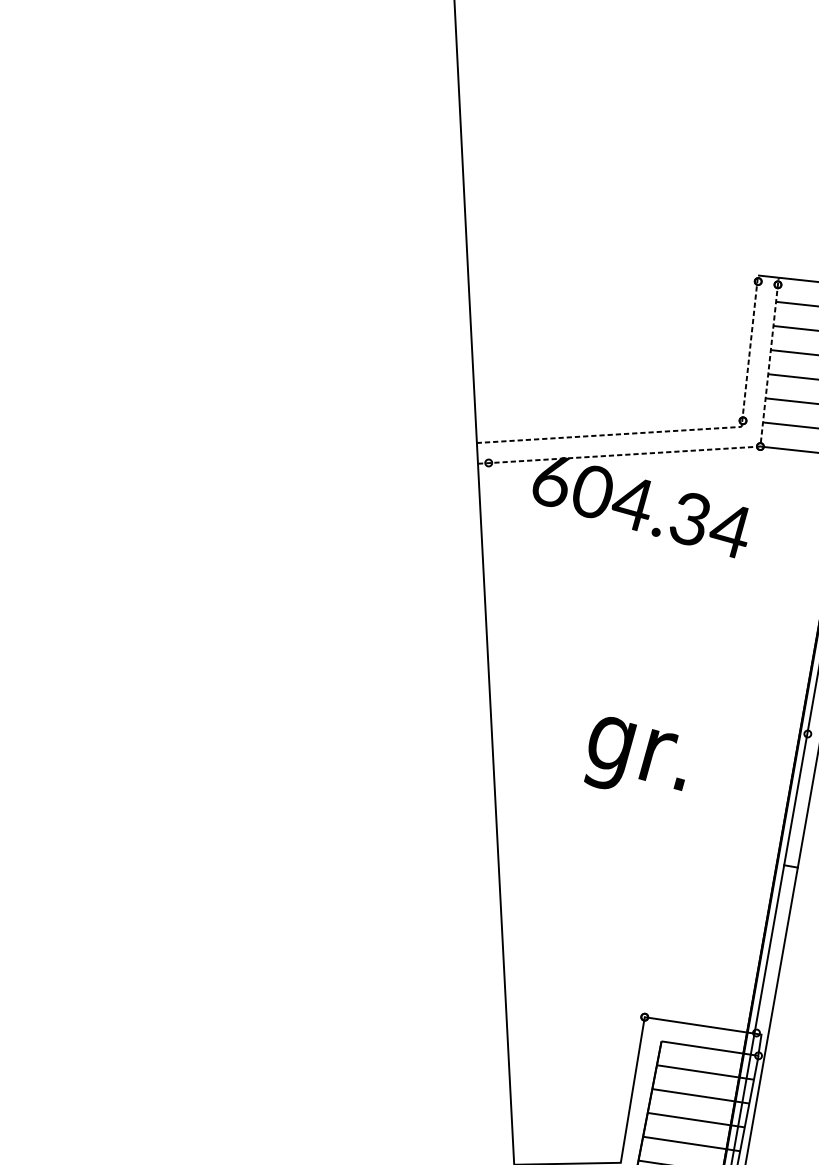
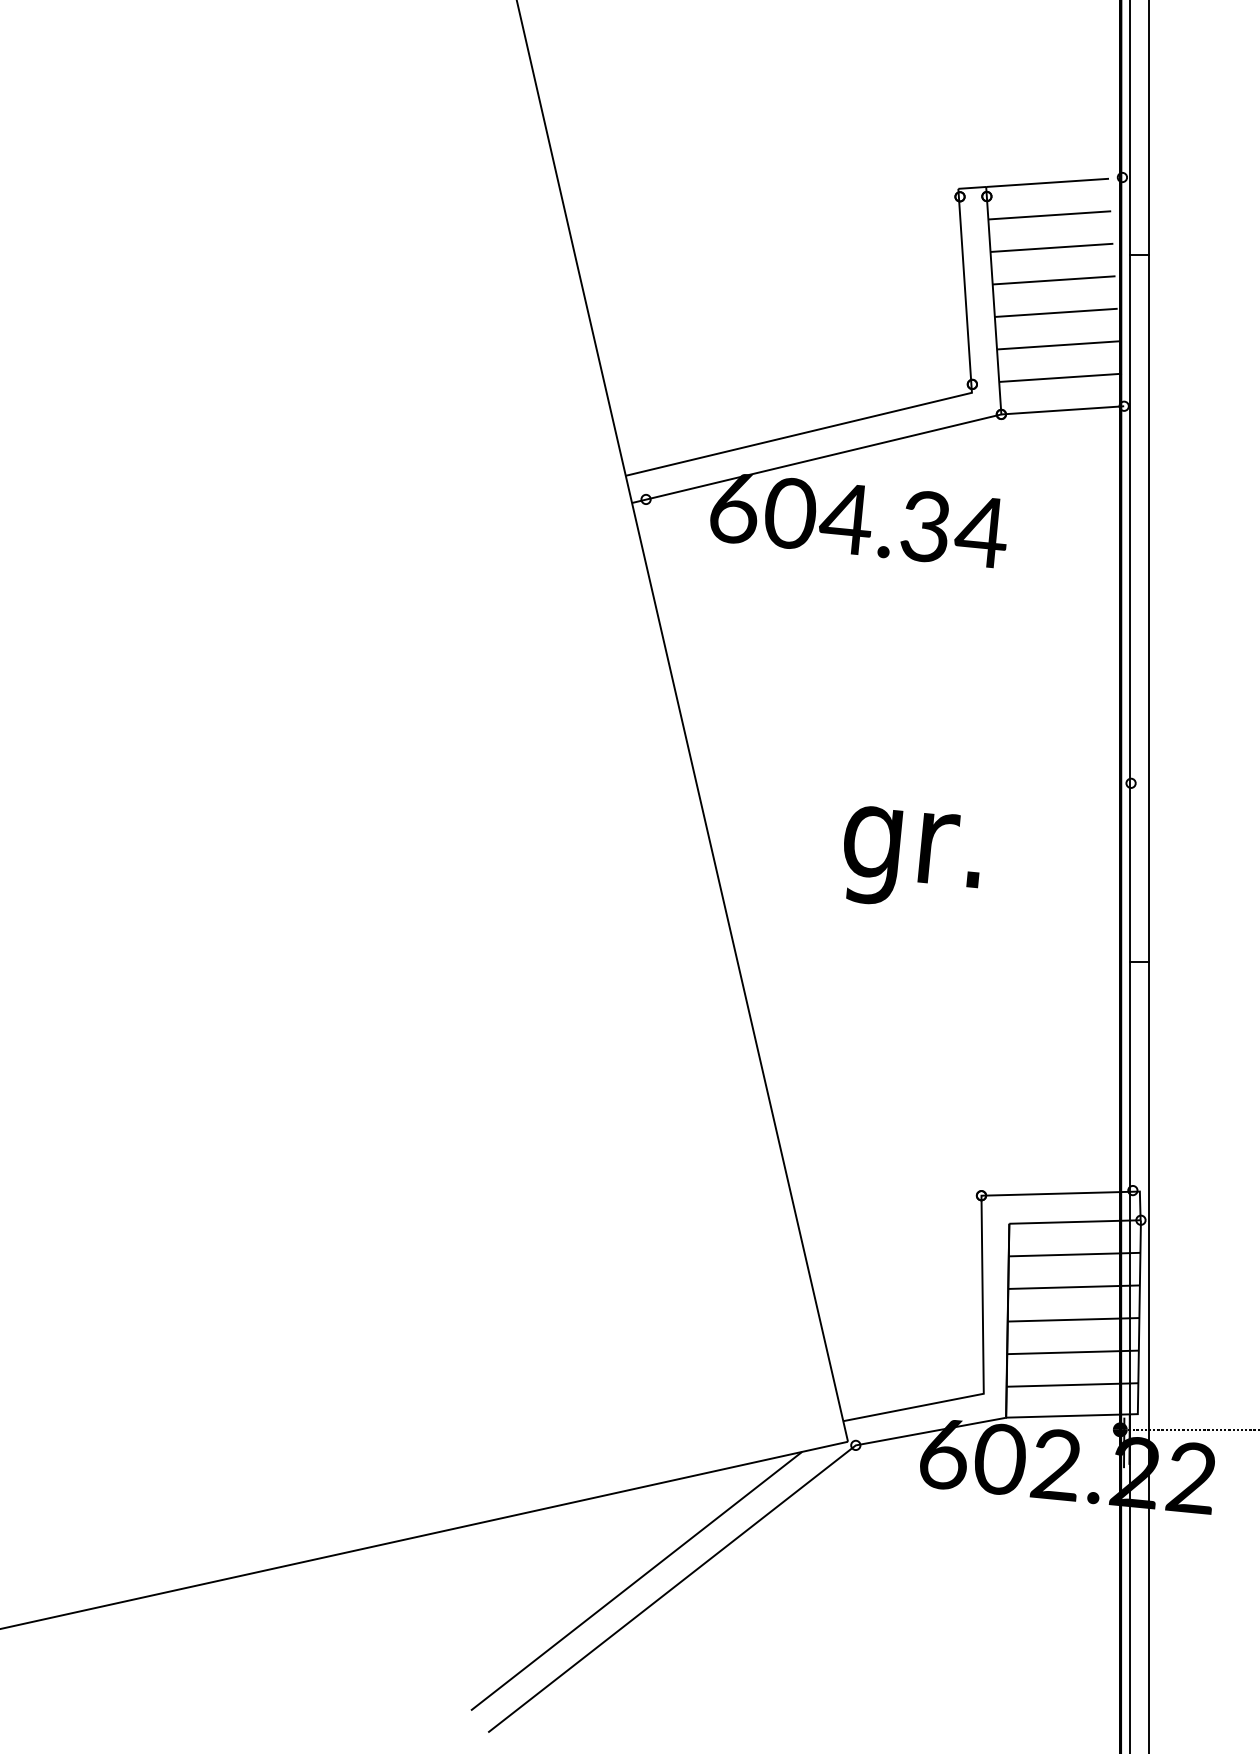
line: (686, 430) -> (899, 410), dashed -> solid
line: (704, 449) -> (928, 431), dashed -> solid

